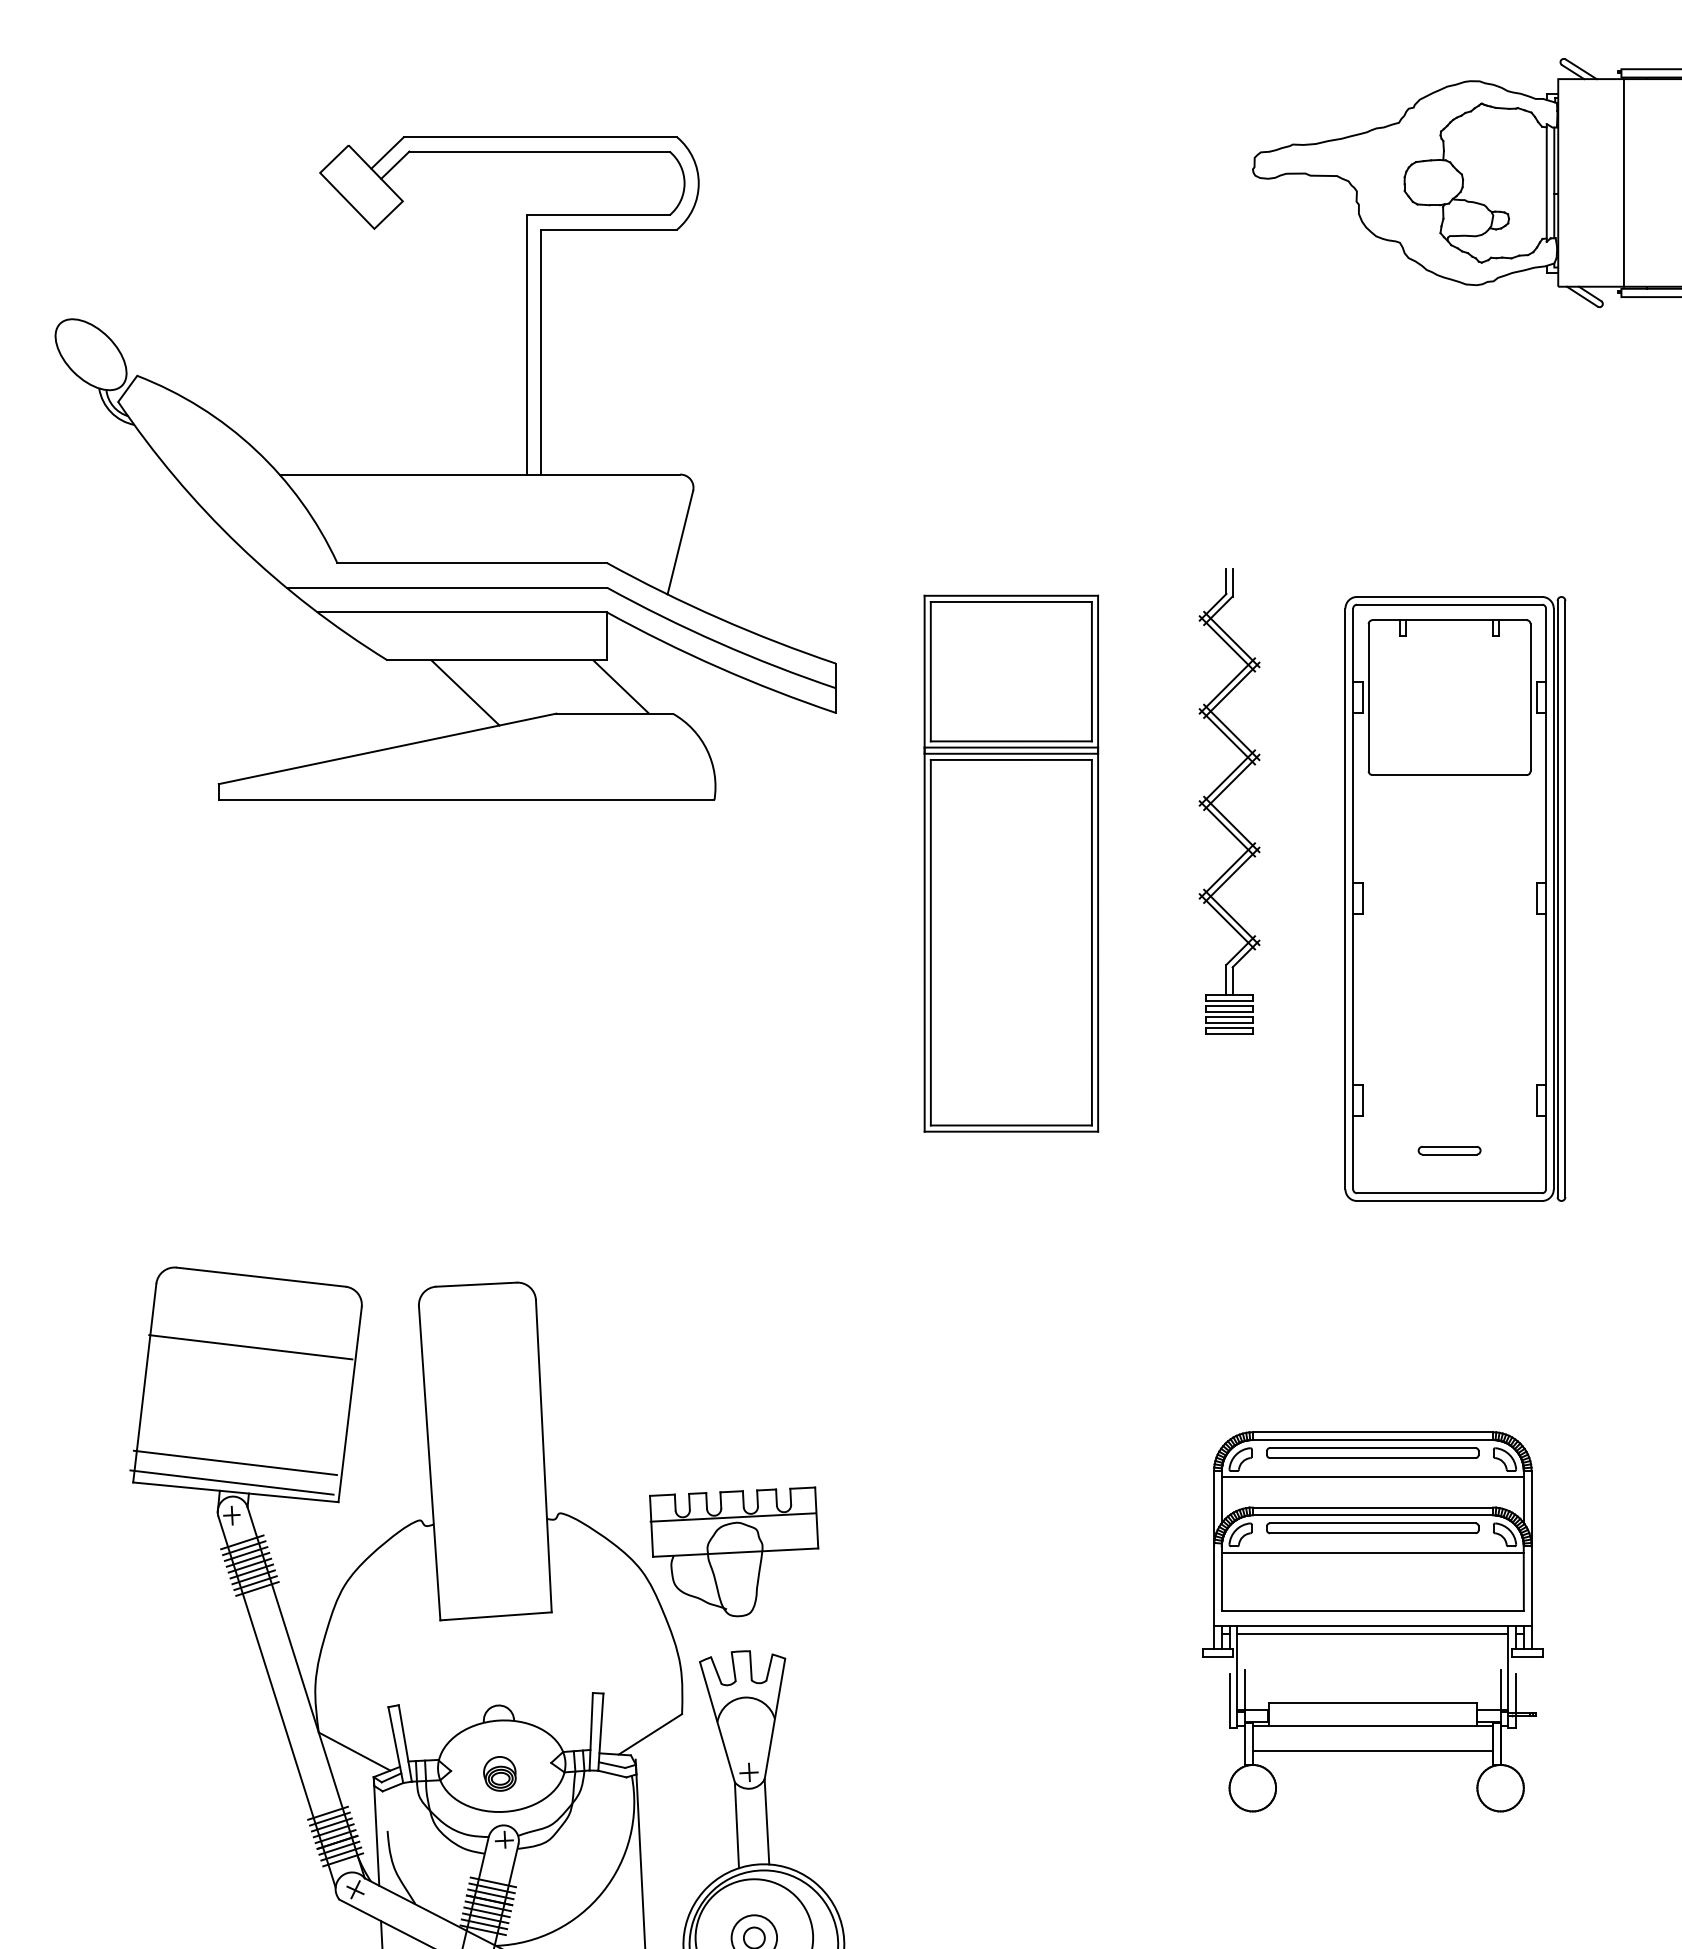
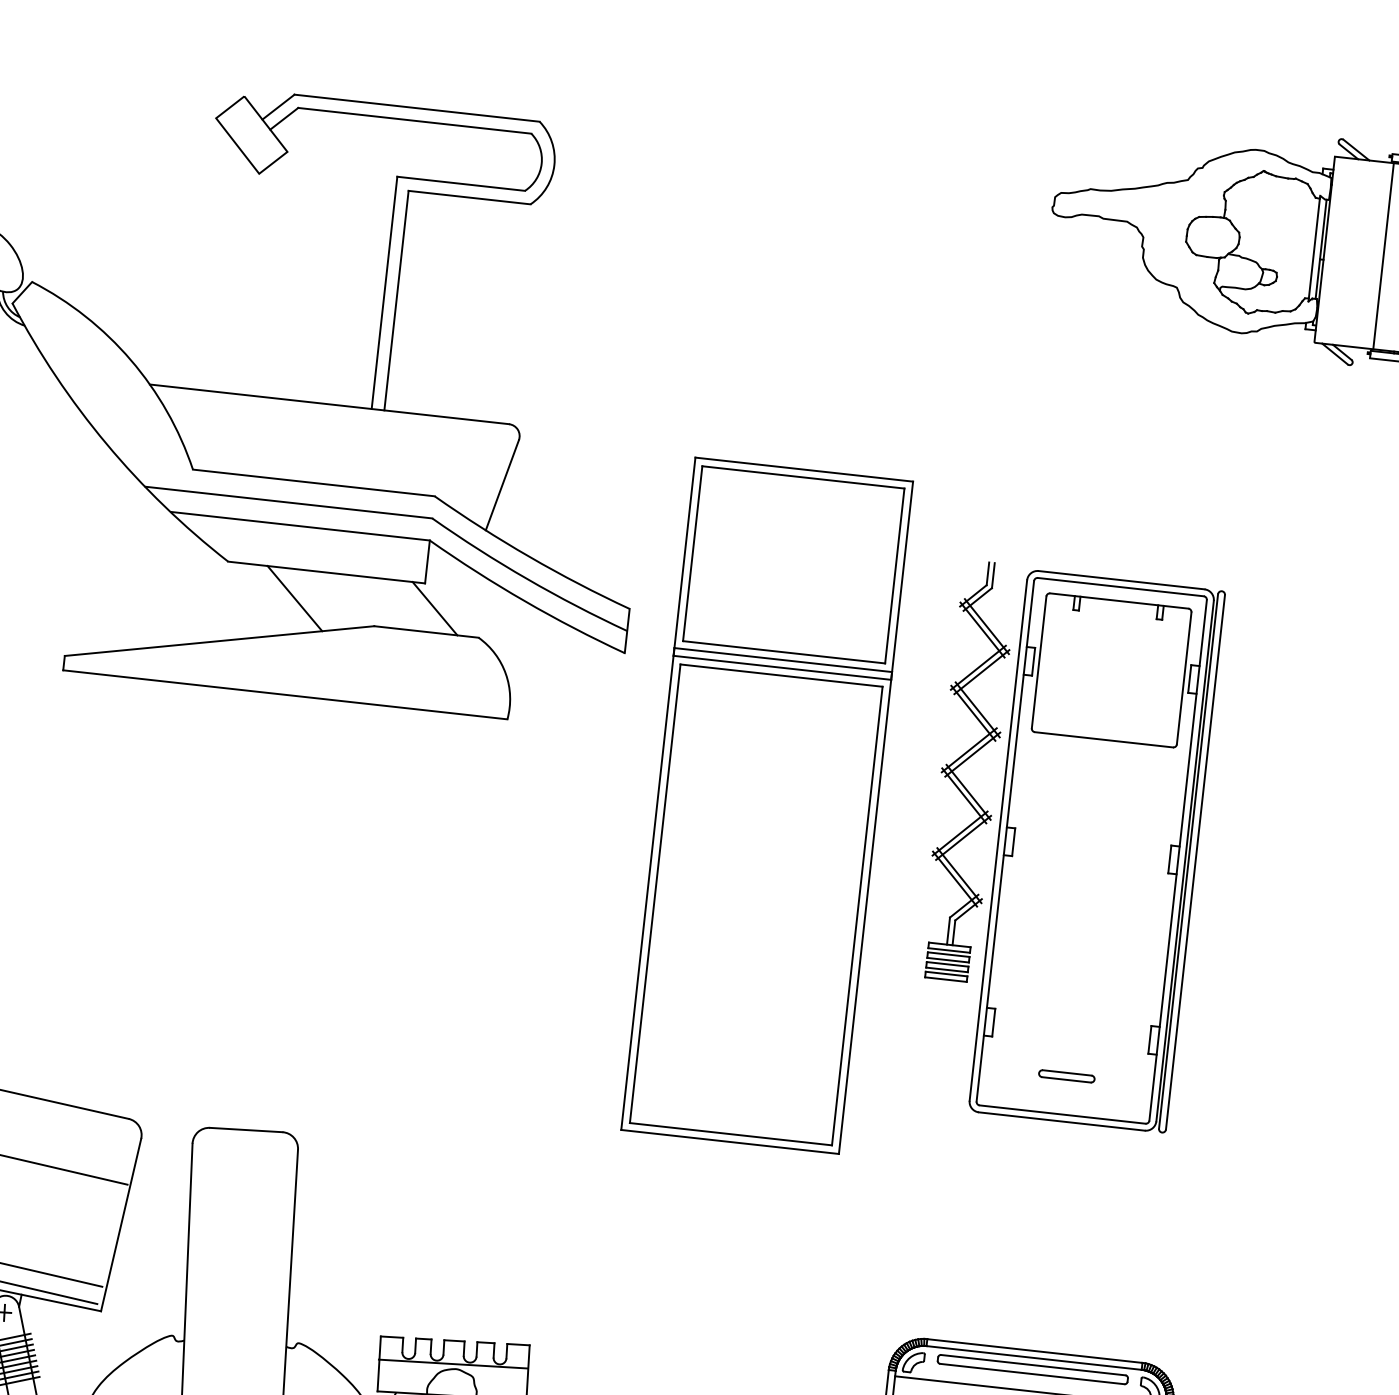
part: (1011, 863) -> (767, 805), size x1.4
part: (1455, 898) -> (1097, 850), moved

